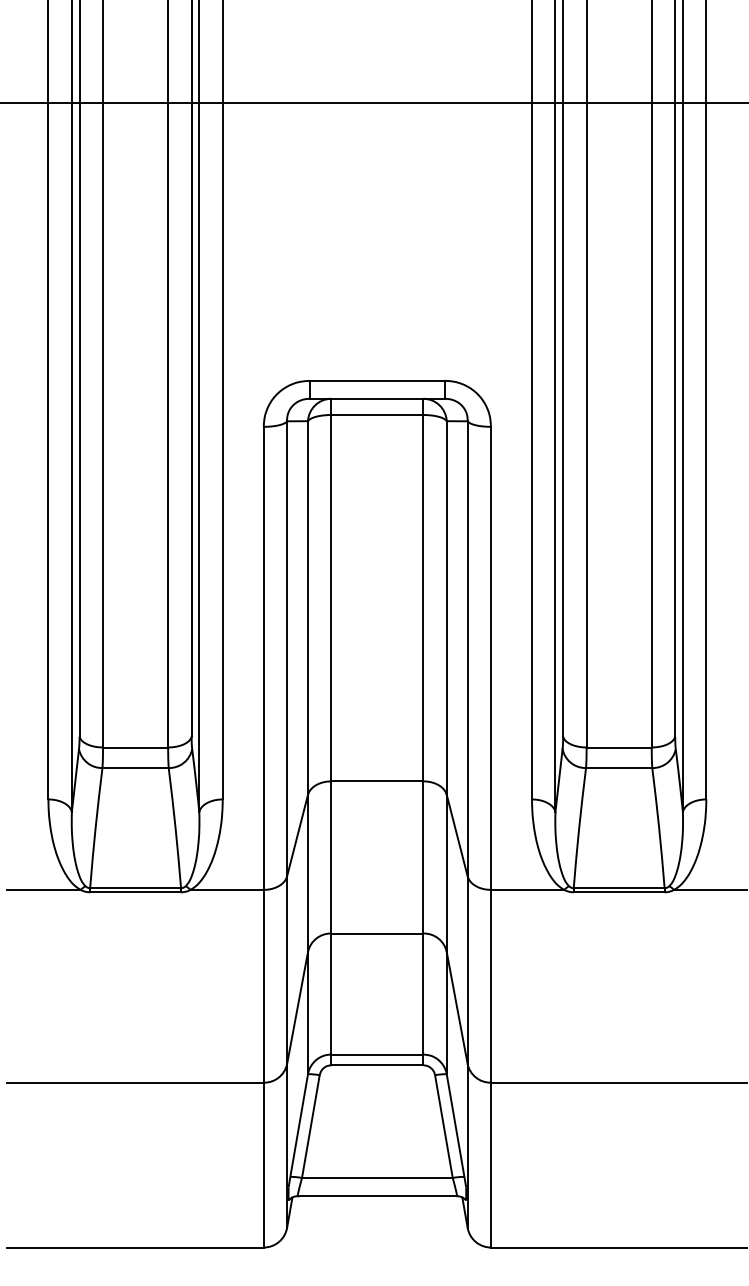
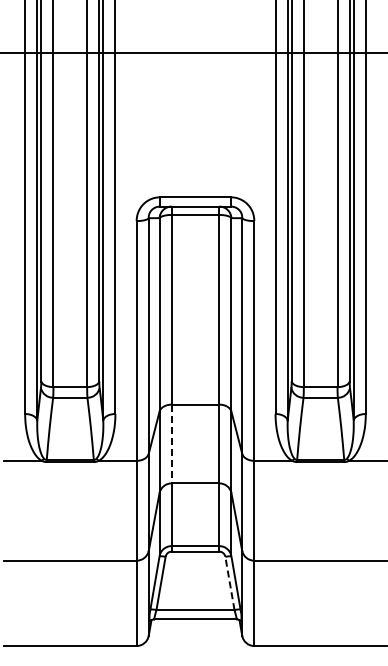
line: (331, 858) -> (171, 444), solid -> dashed
line: (443, 1126) -> (229, 583), solid -> dashed

